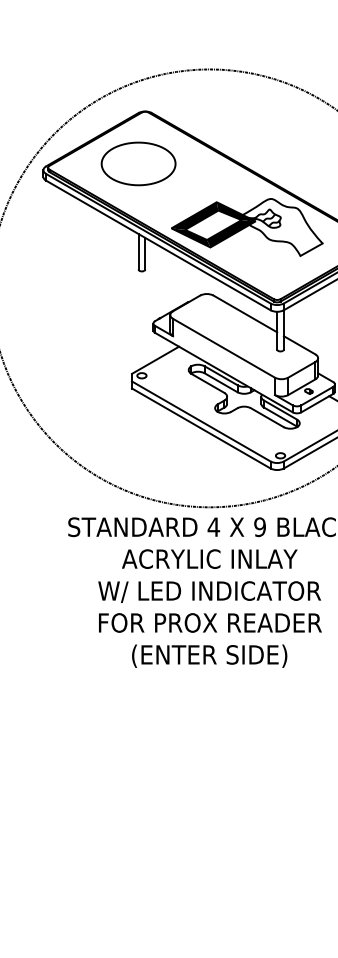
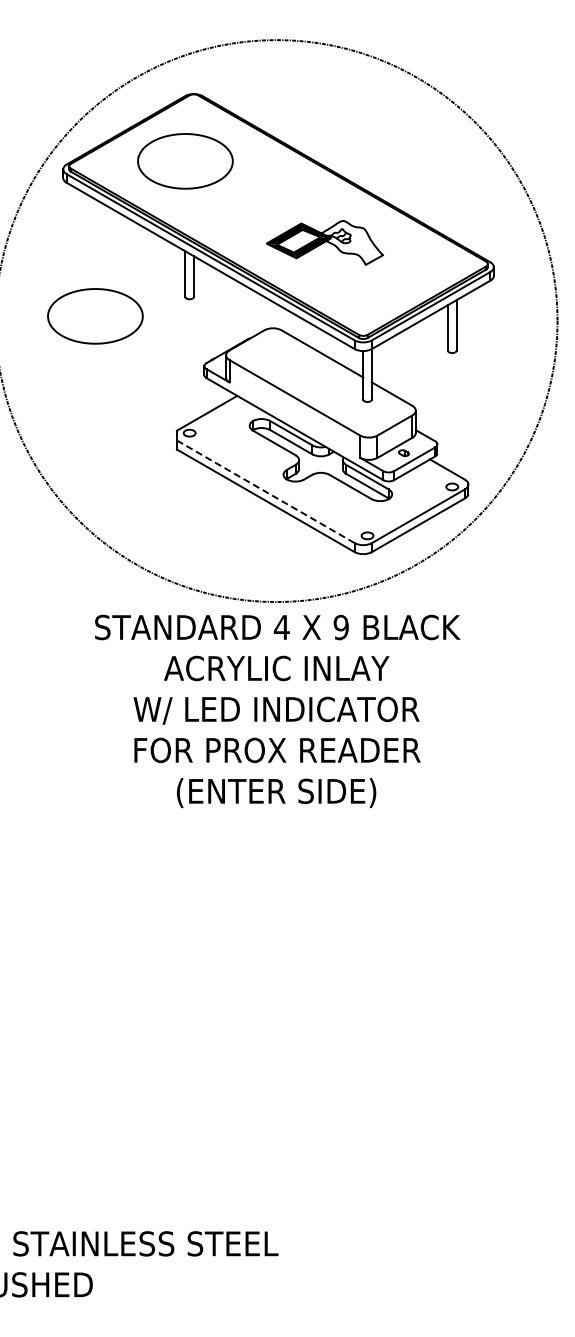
part: (247, 227) -> (324, 242), size x0.6
part: (68, 284) -> (95, 316), added
line: (201, 421) -> (265, 491), solid -> dashed

